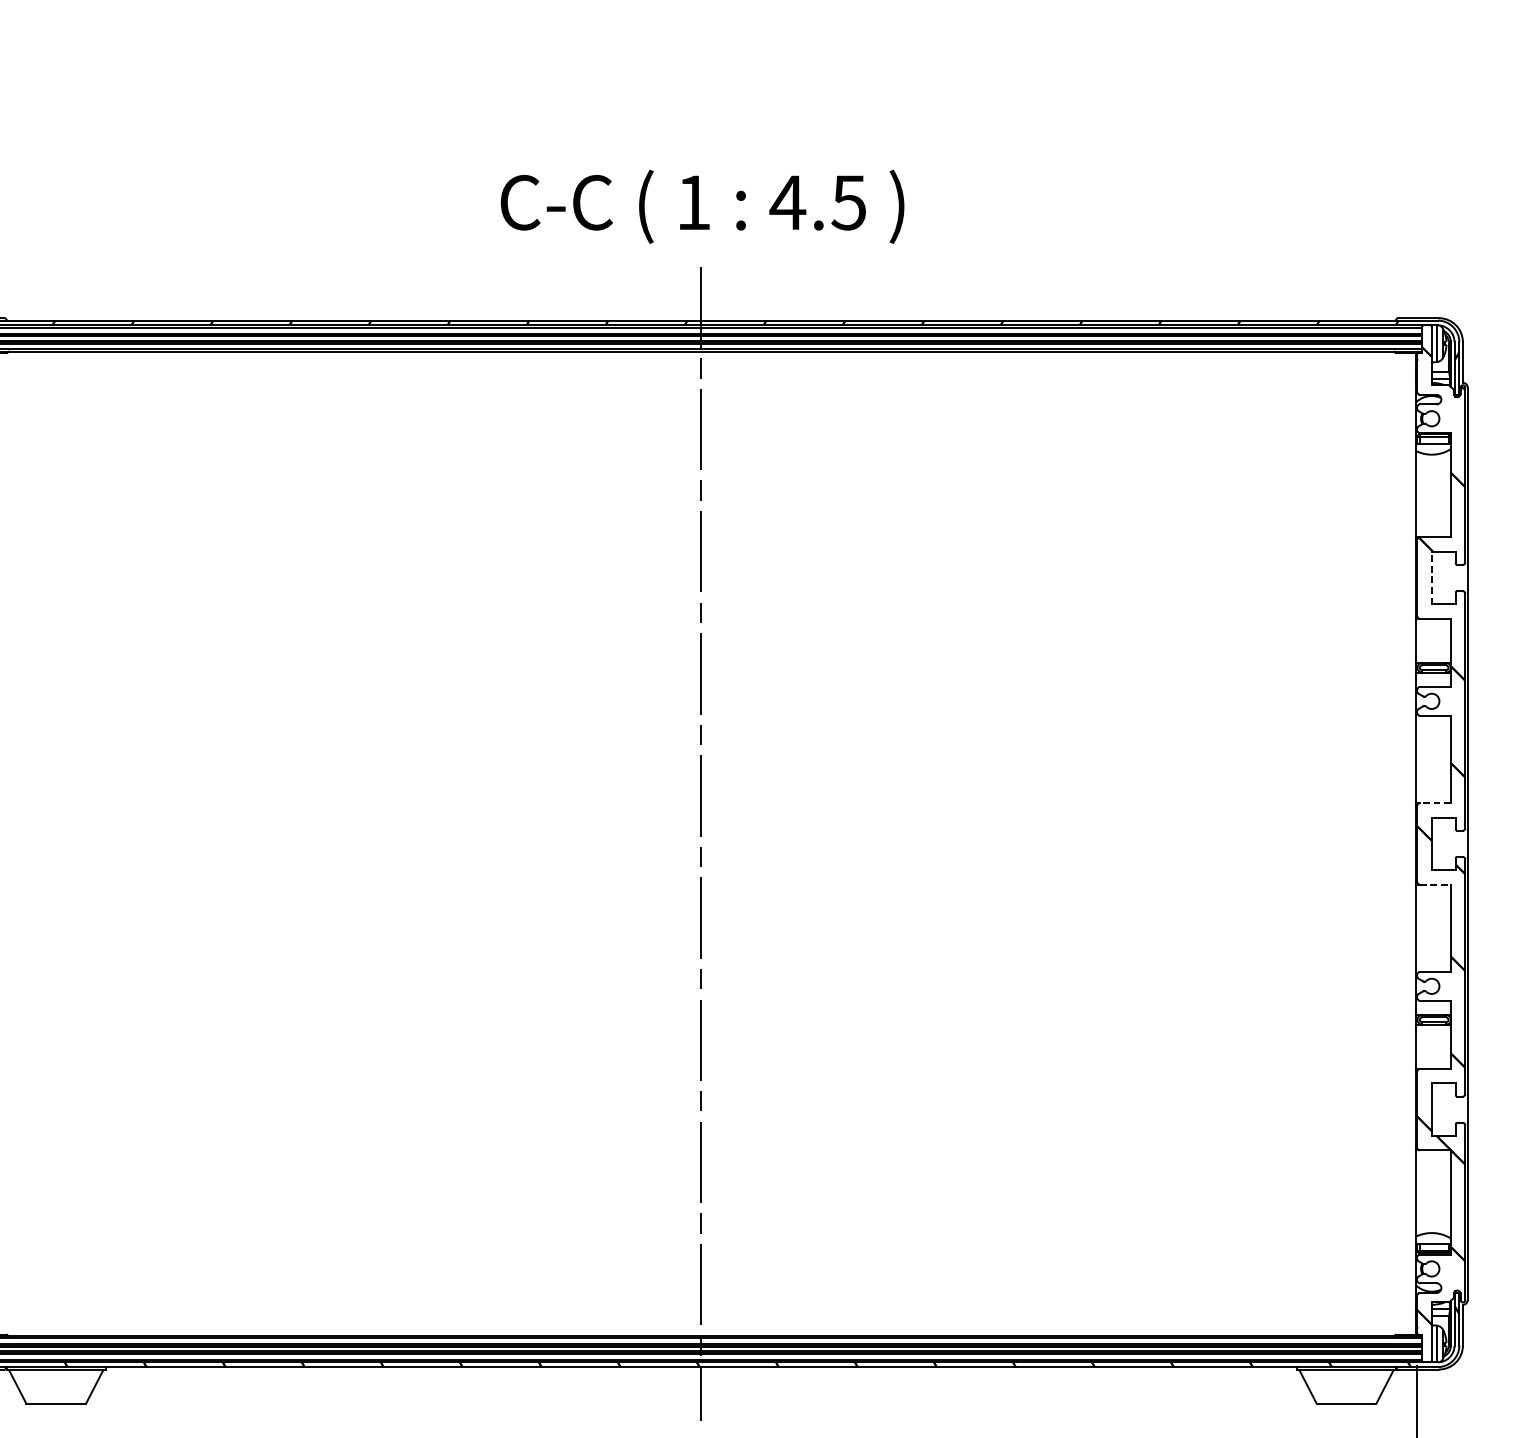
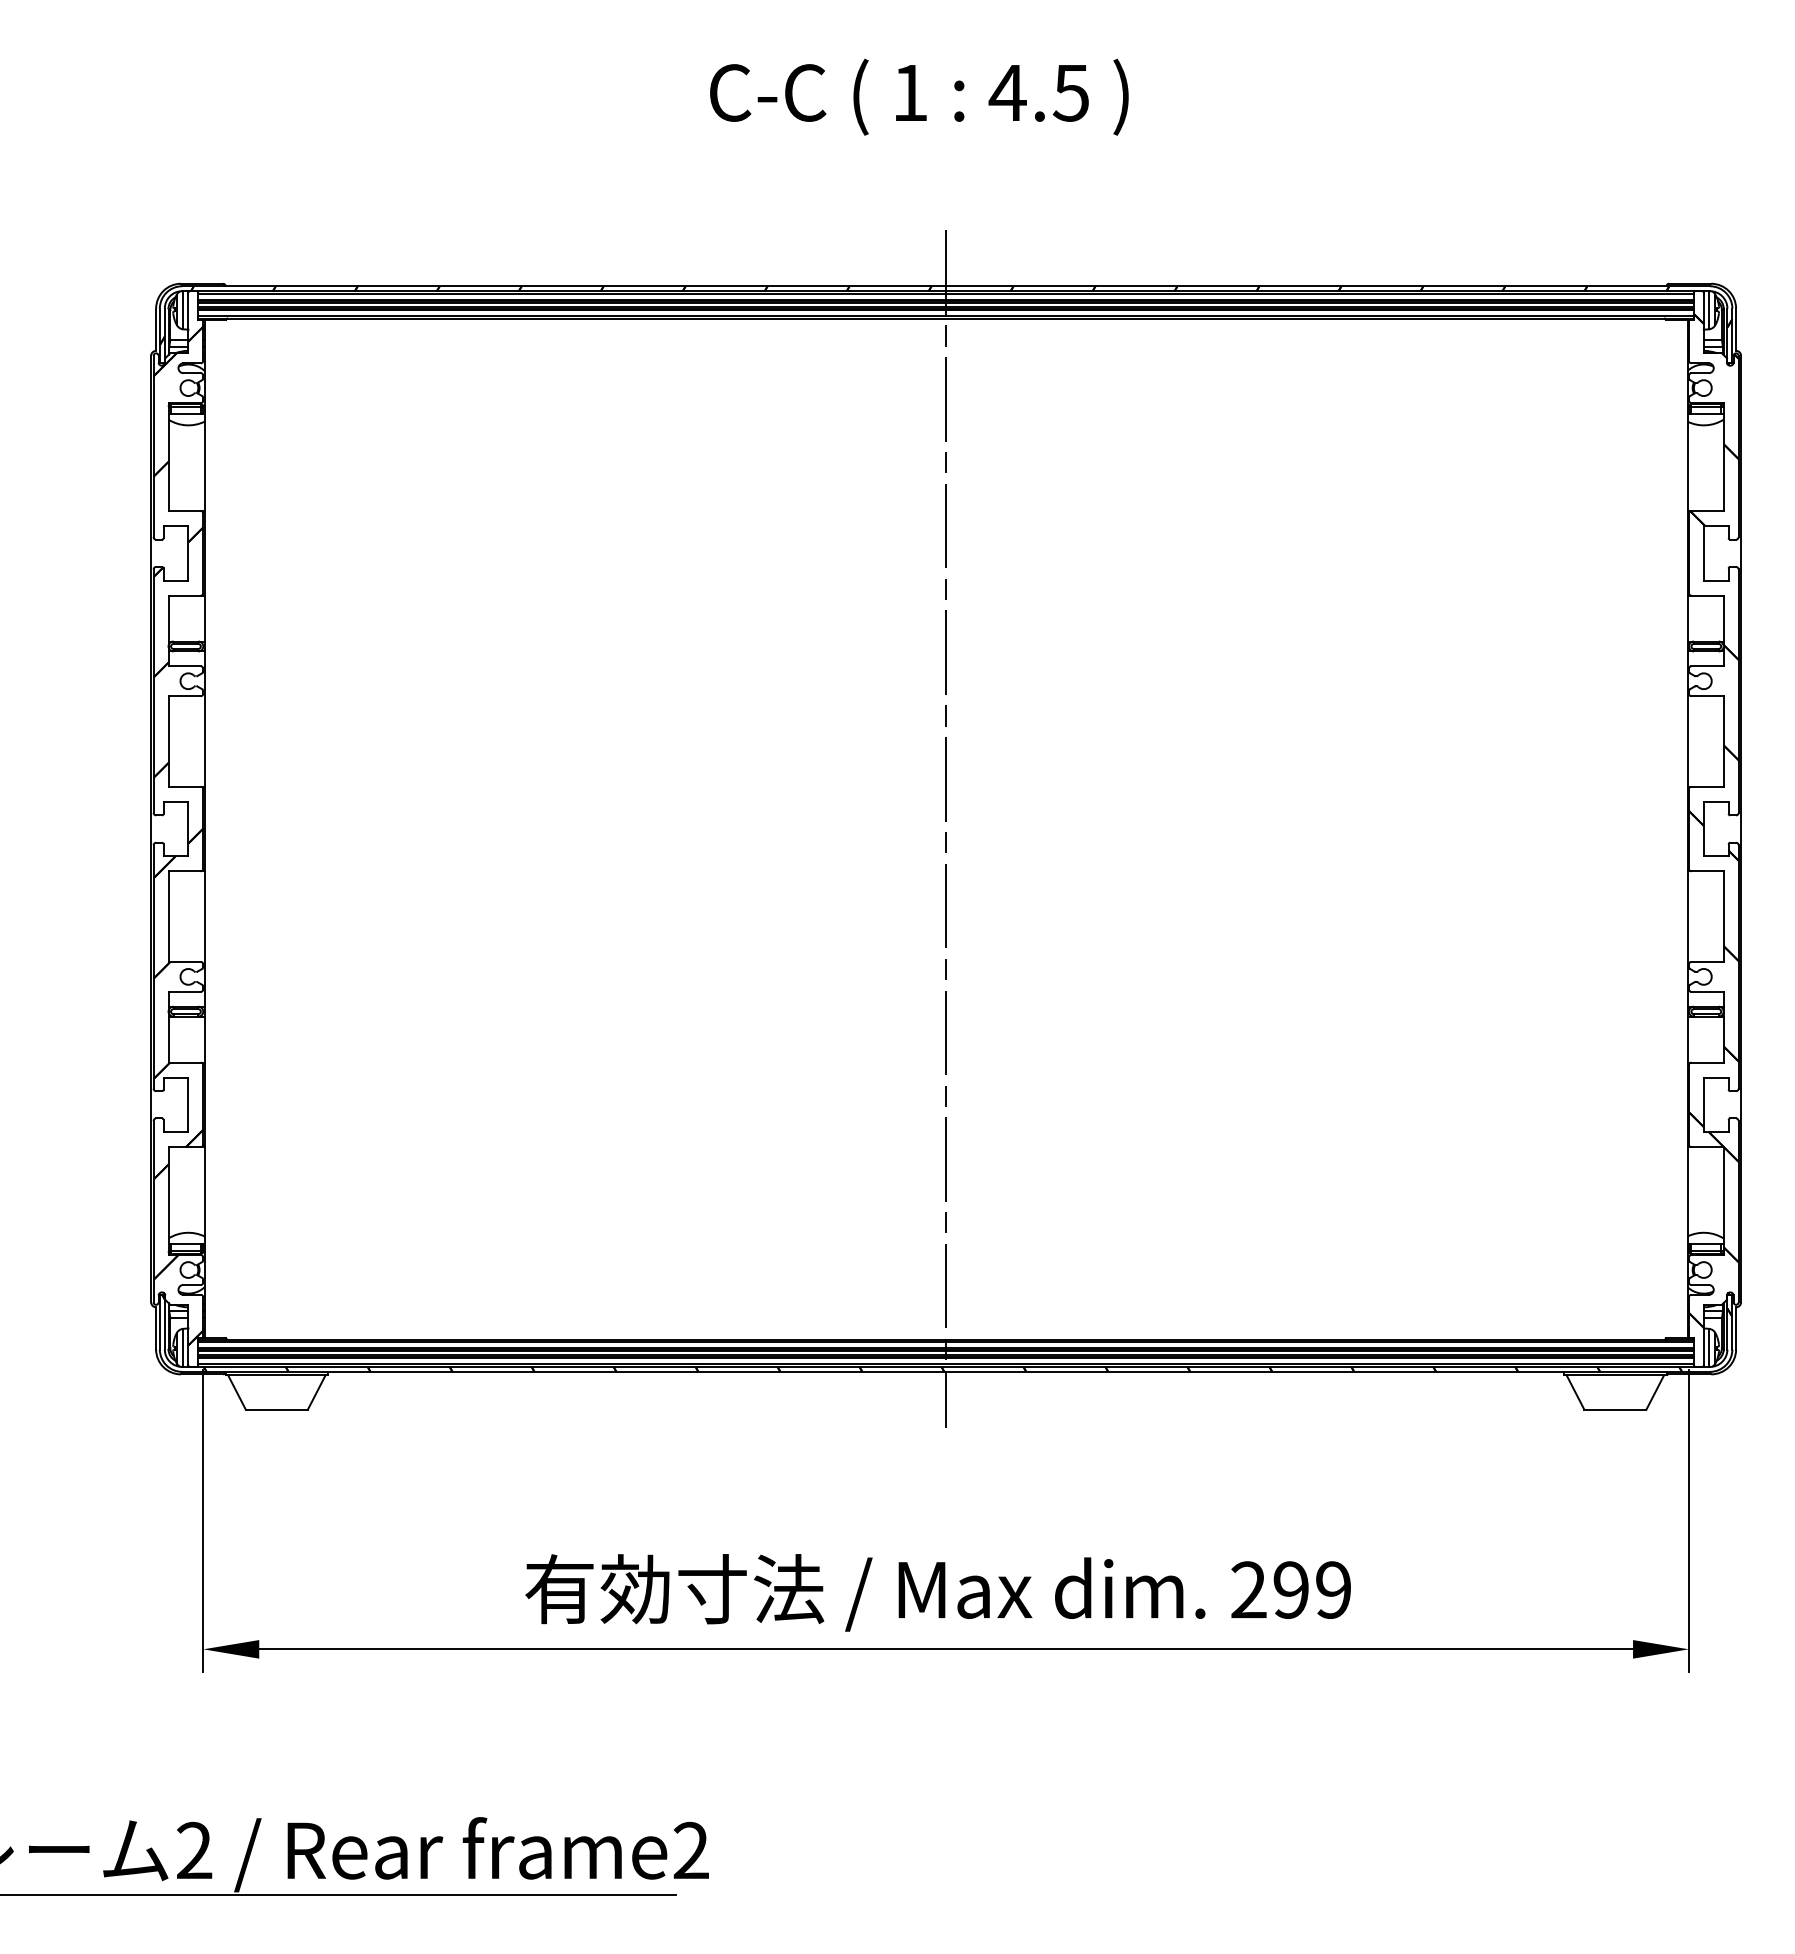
text: (702, 206) -> (919, 96), moved
line: (1431, 577) -> (1703, 552), dashed -> solid
line: (1435, 802) -> (1707, 786), dashed -> solid
line: (1436, 884) -> (1708, 871), dashed -> solid

